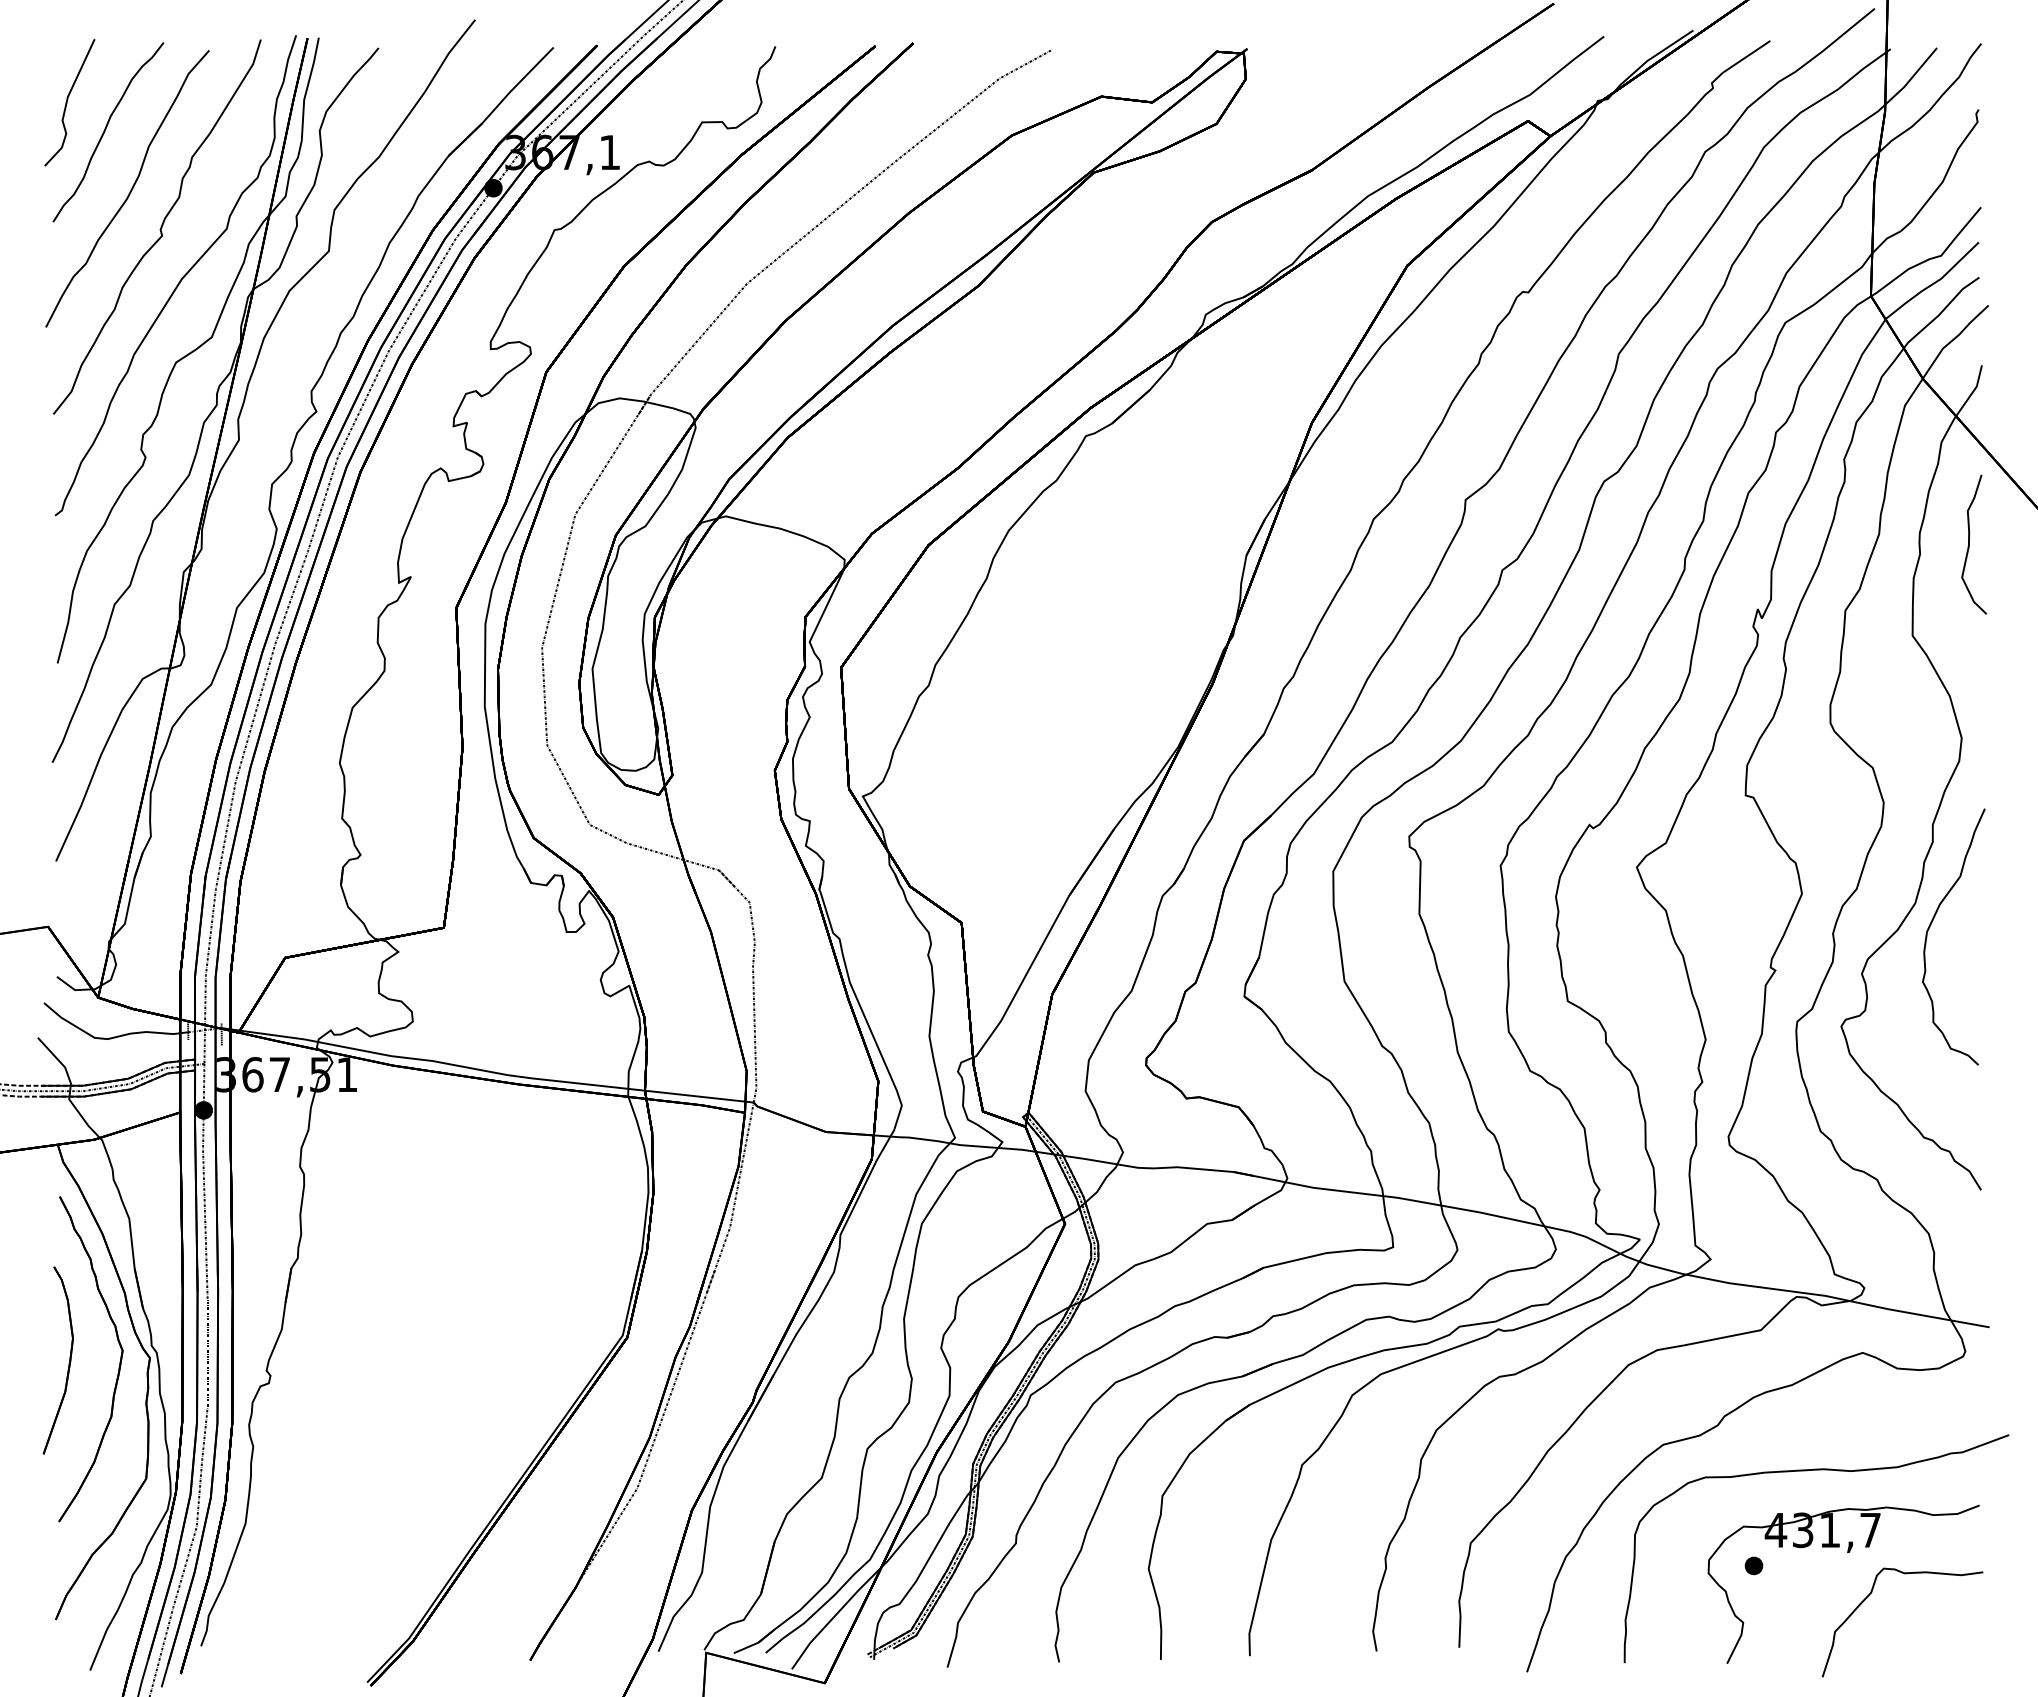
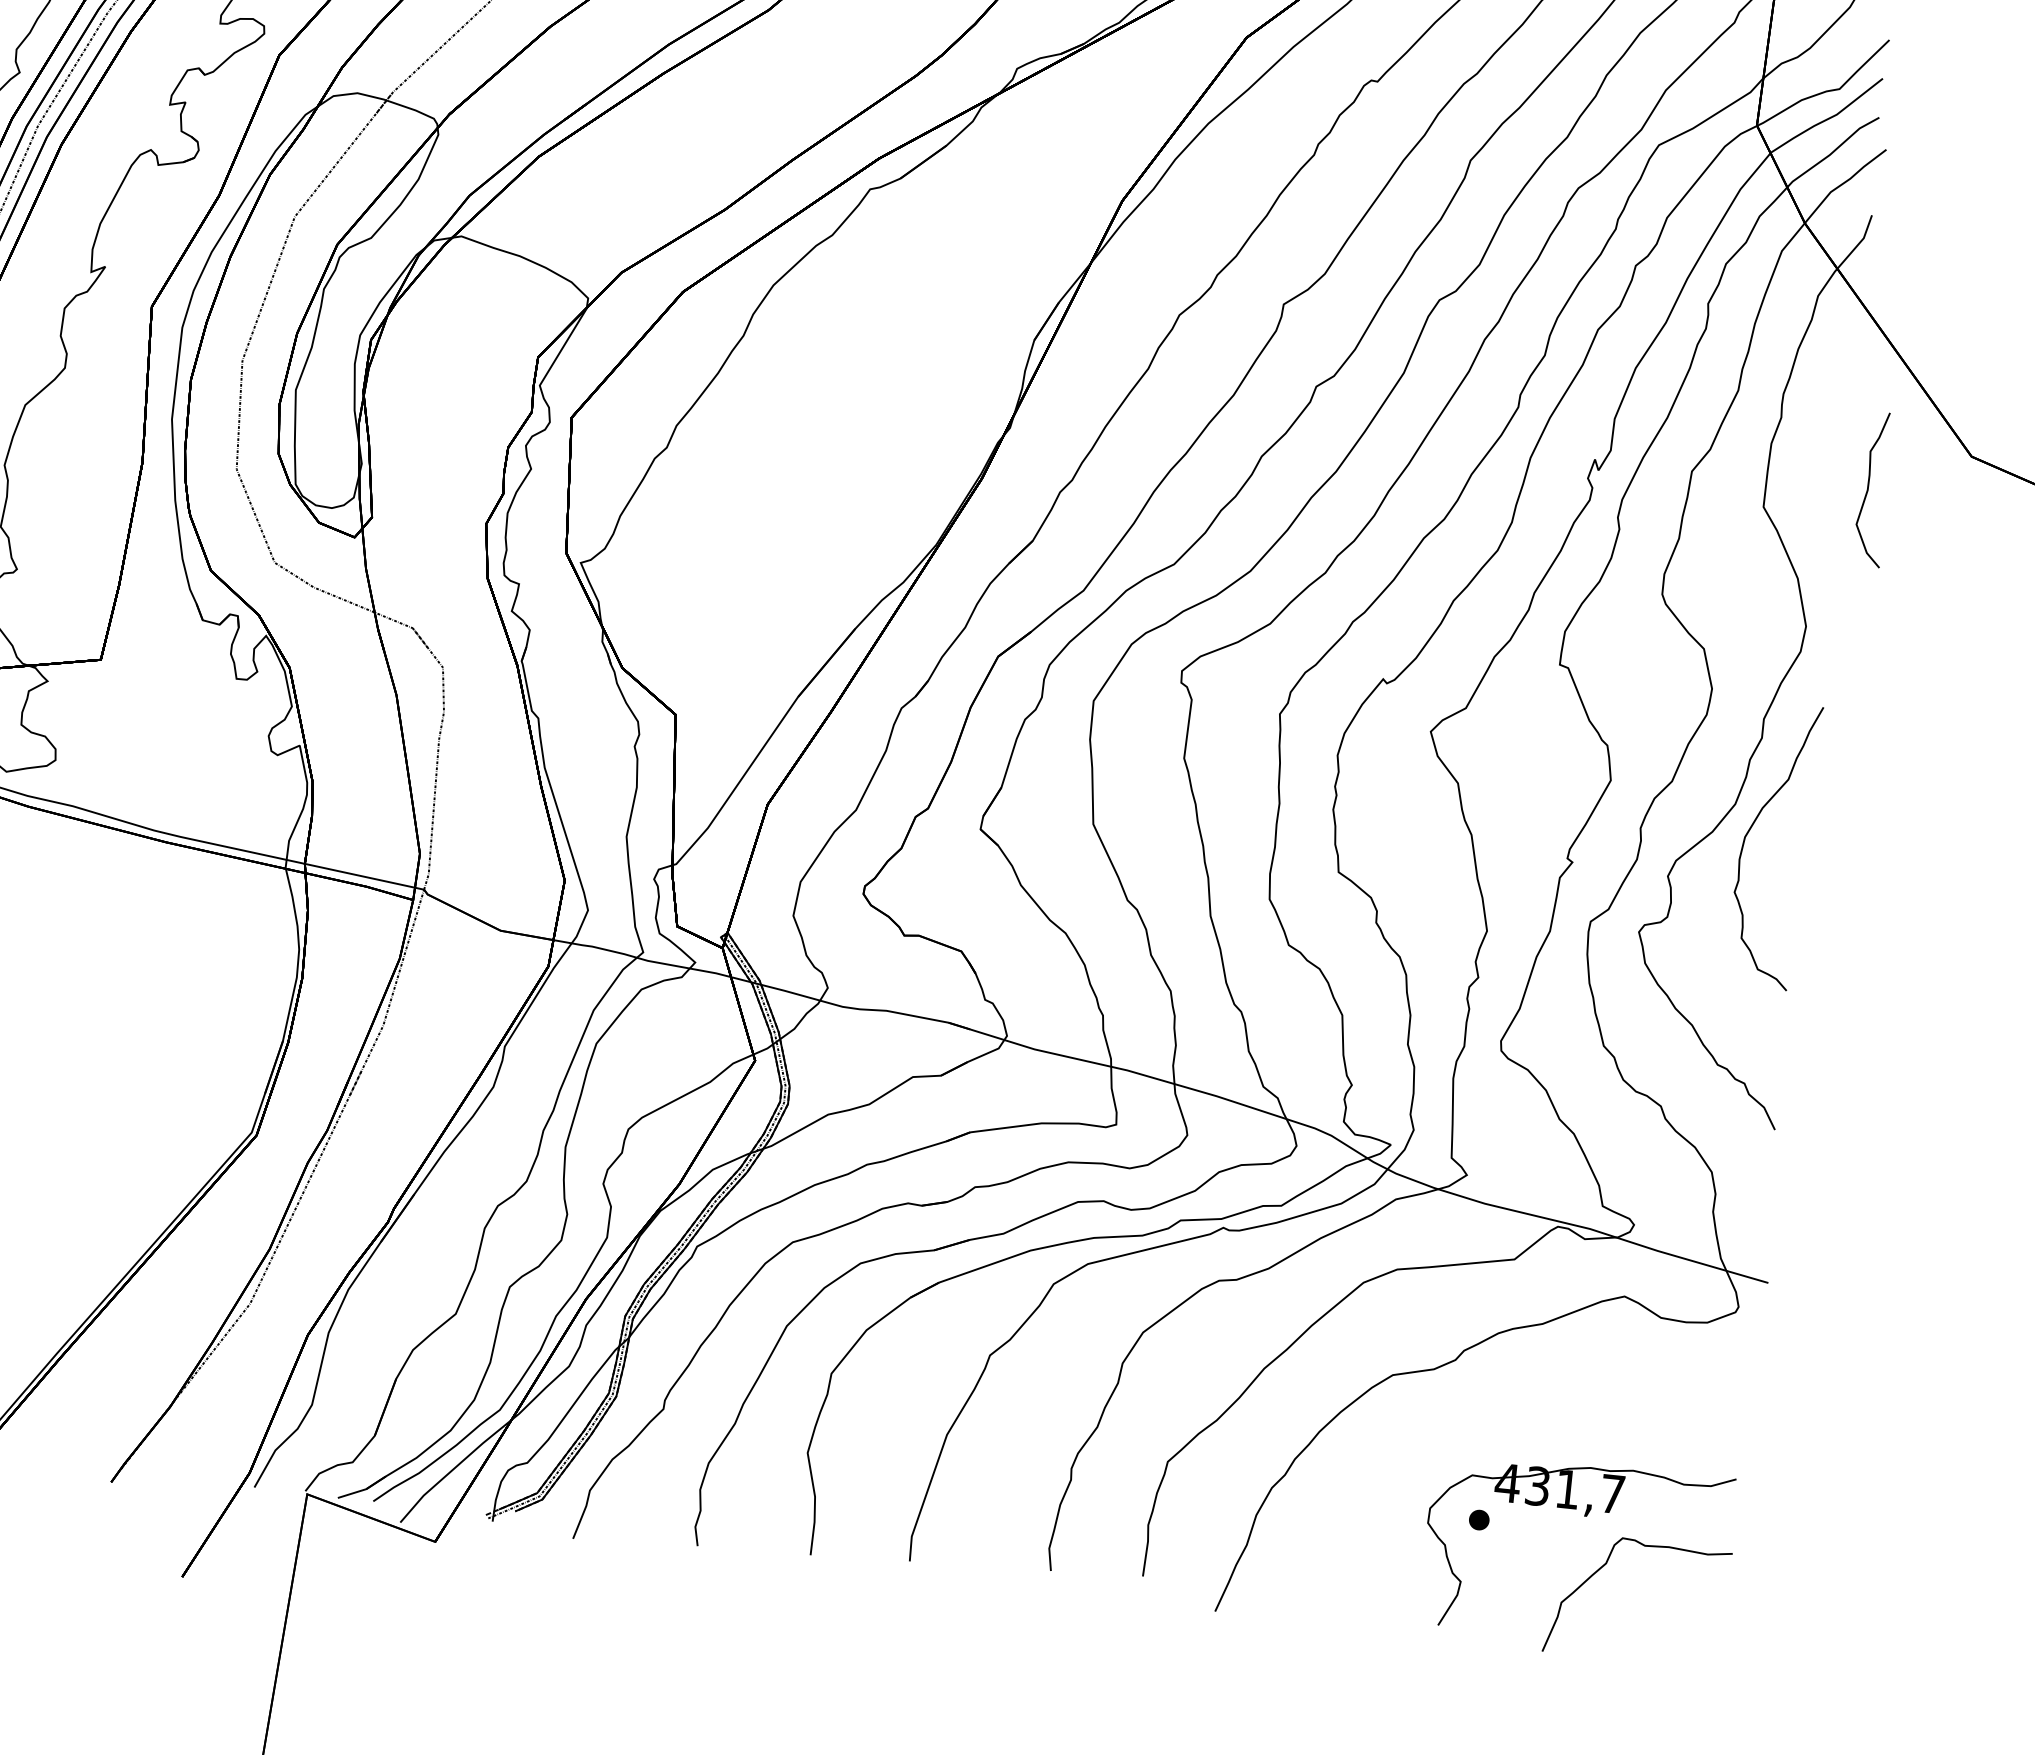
curve: (1969, 544) -> (1868, 488), moved
curve: (1807, 1471) -> (1549, 1421), removed

